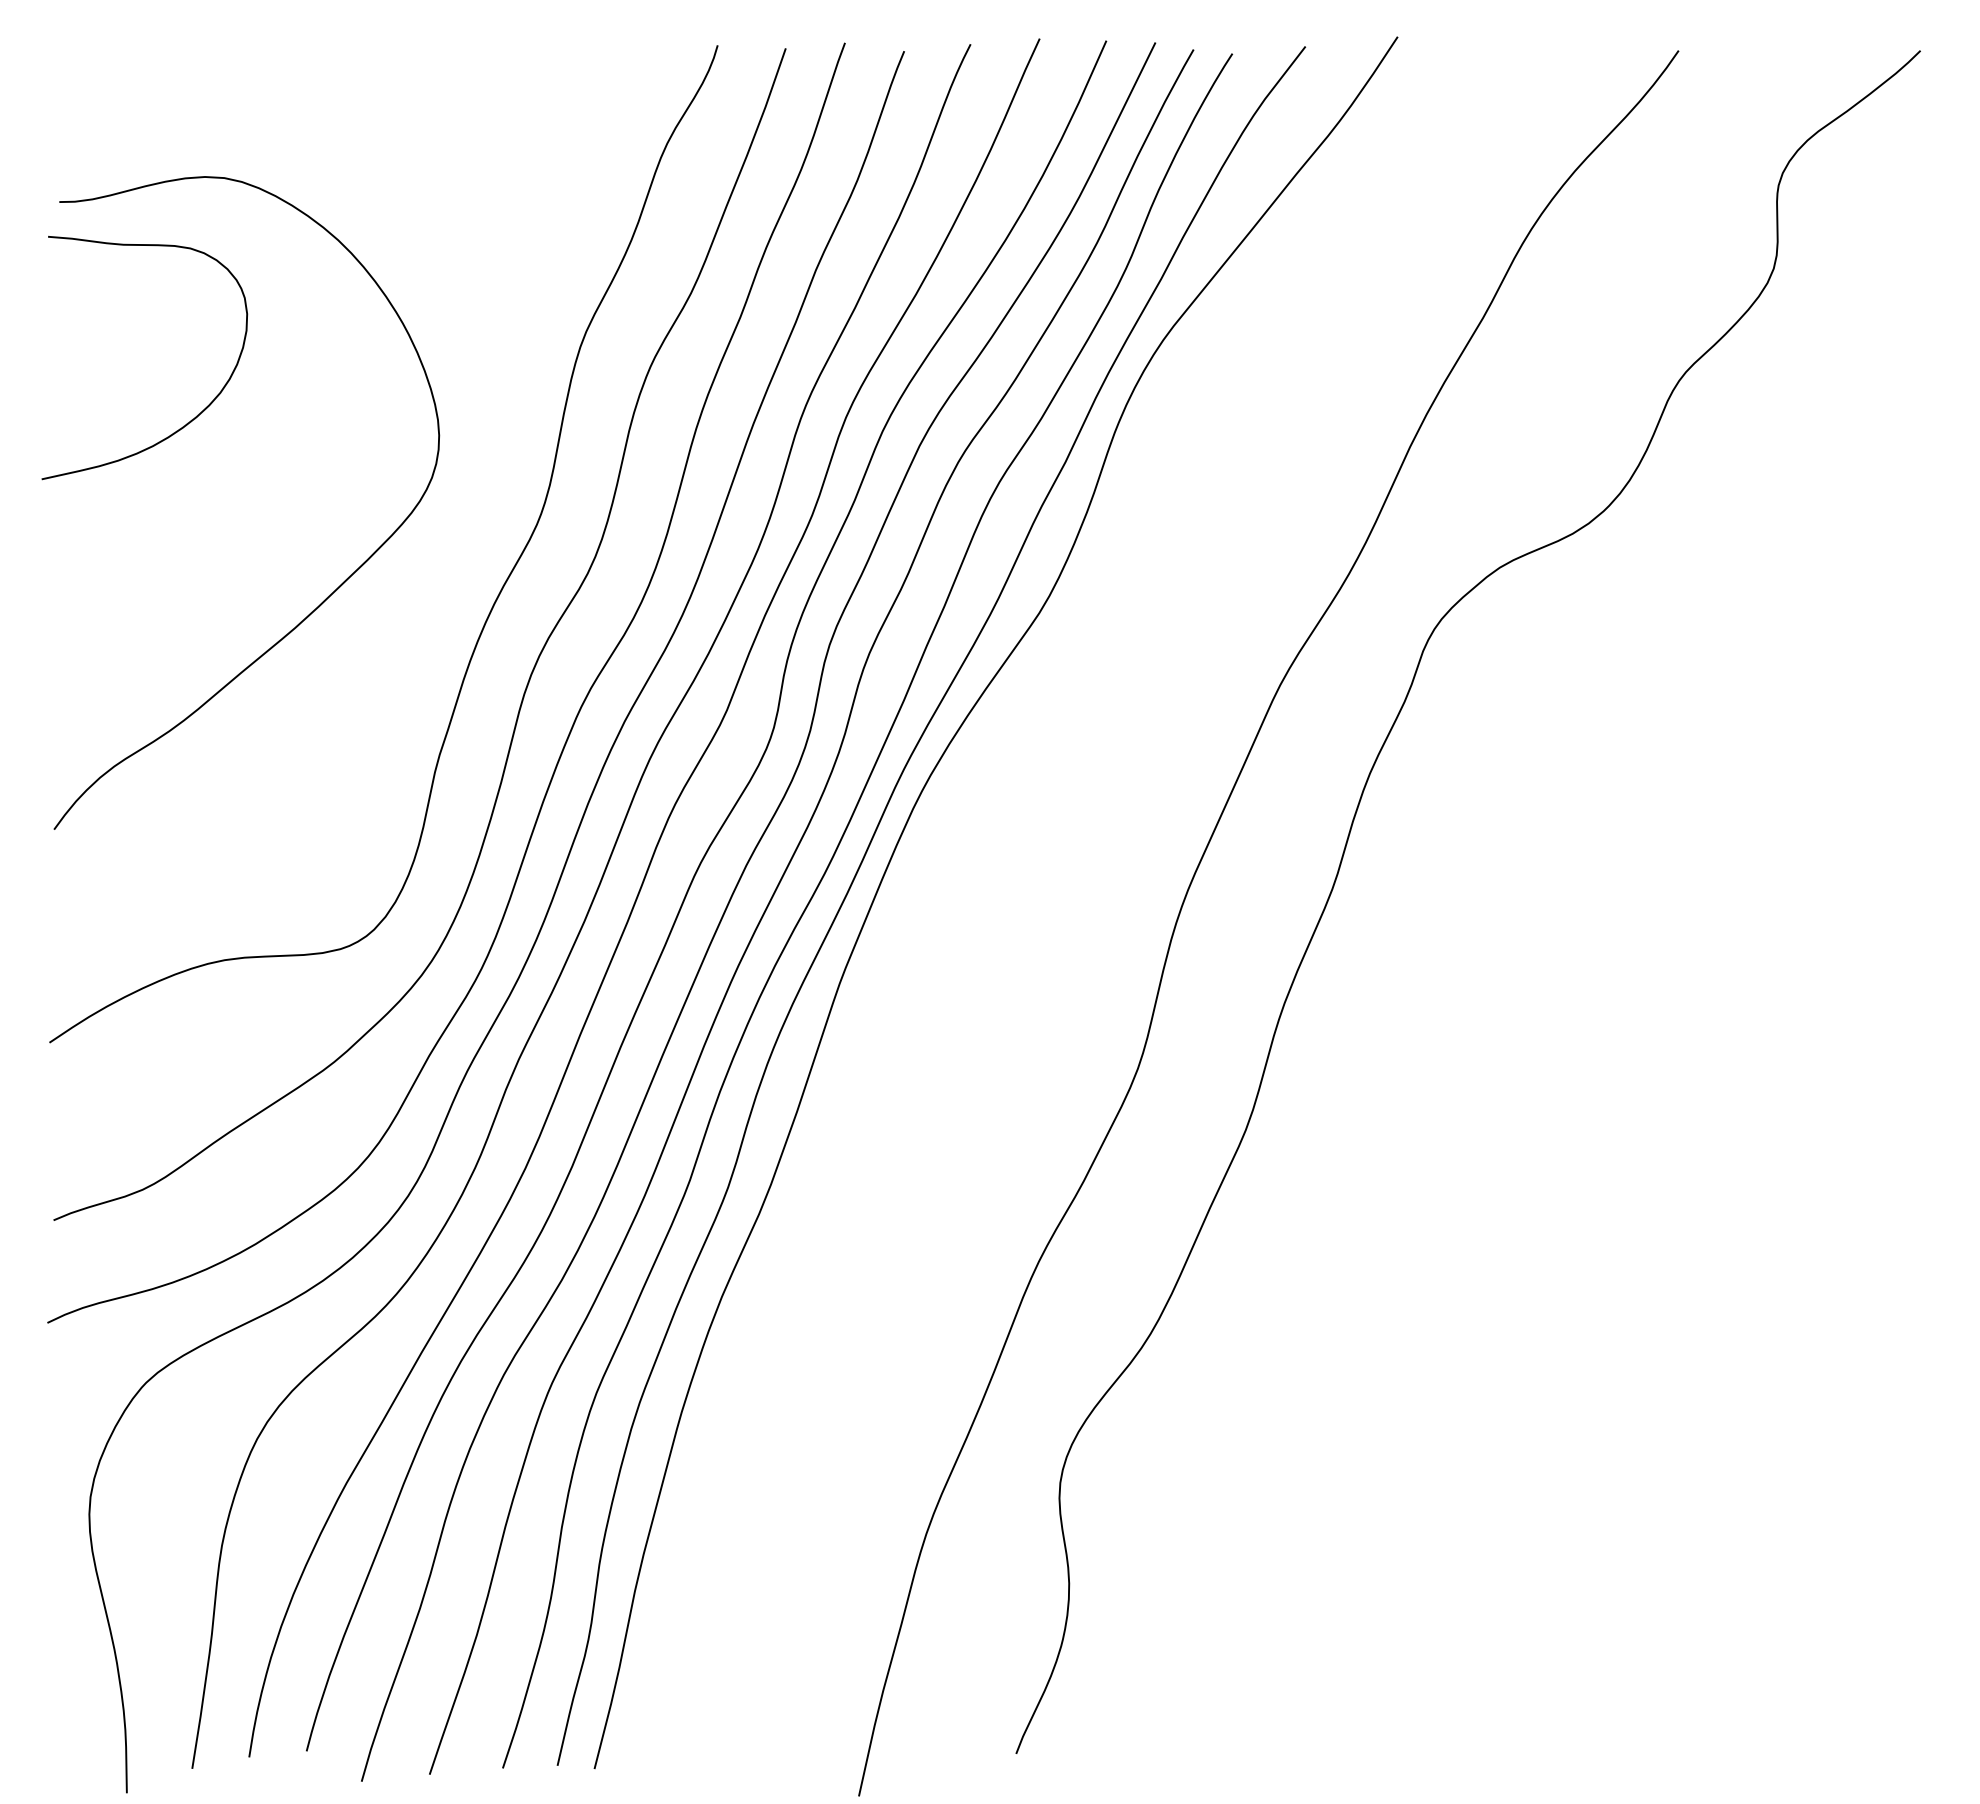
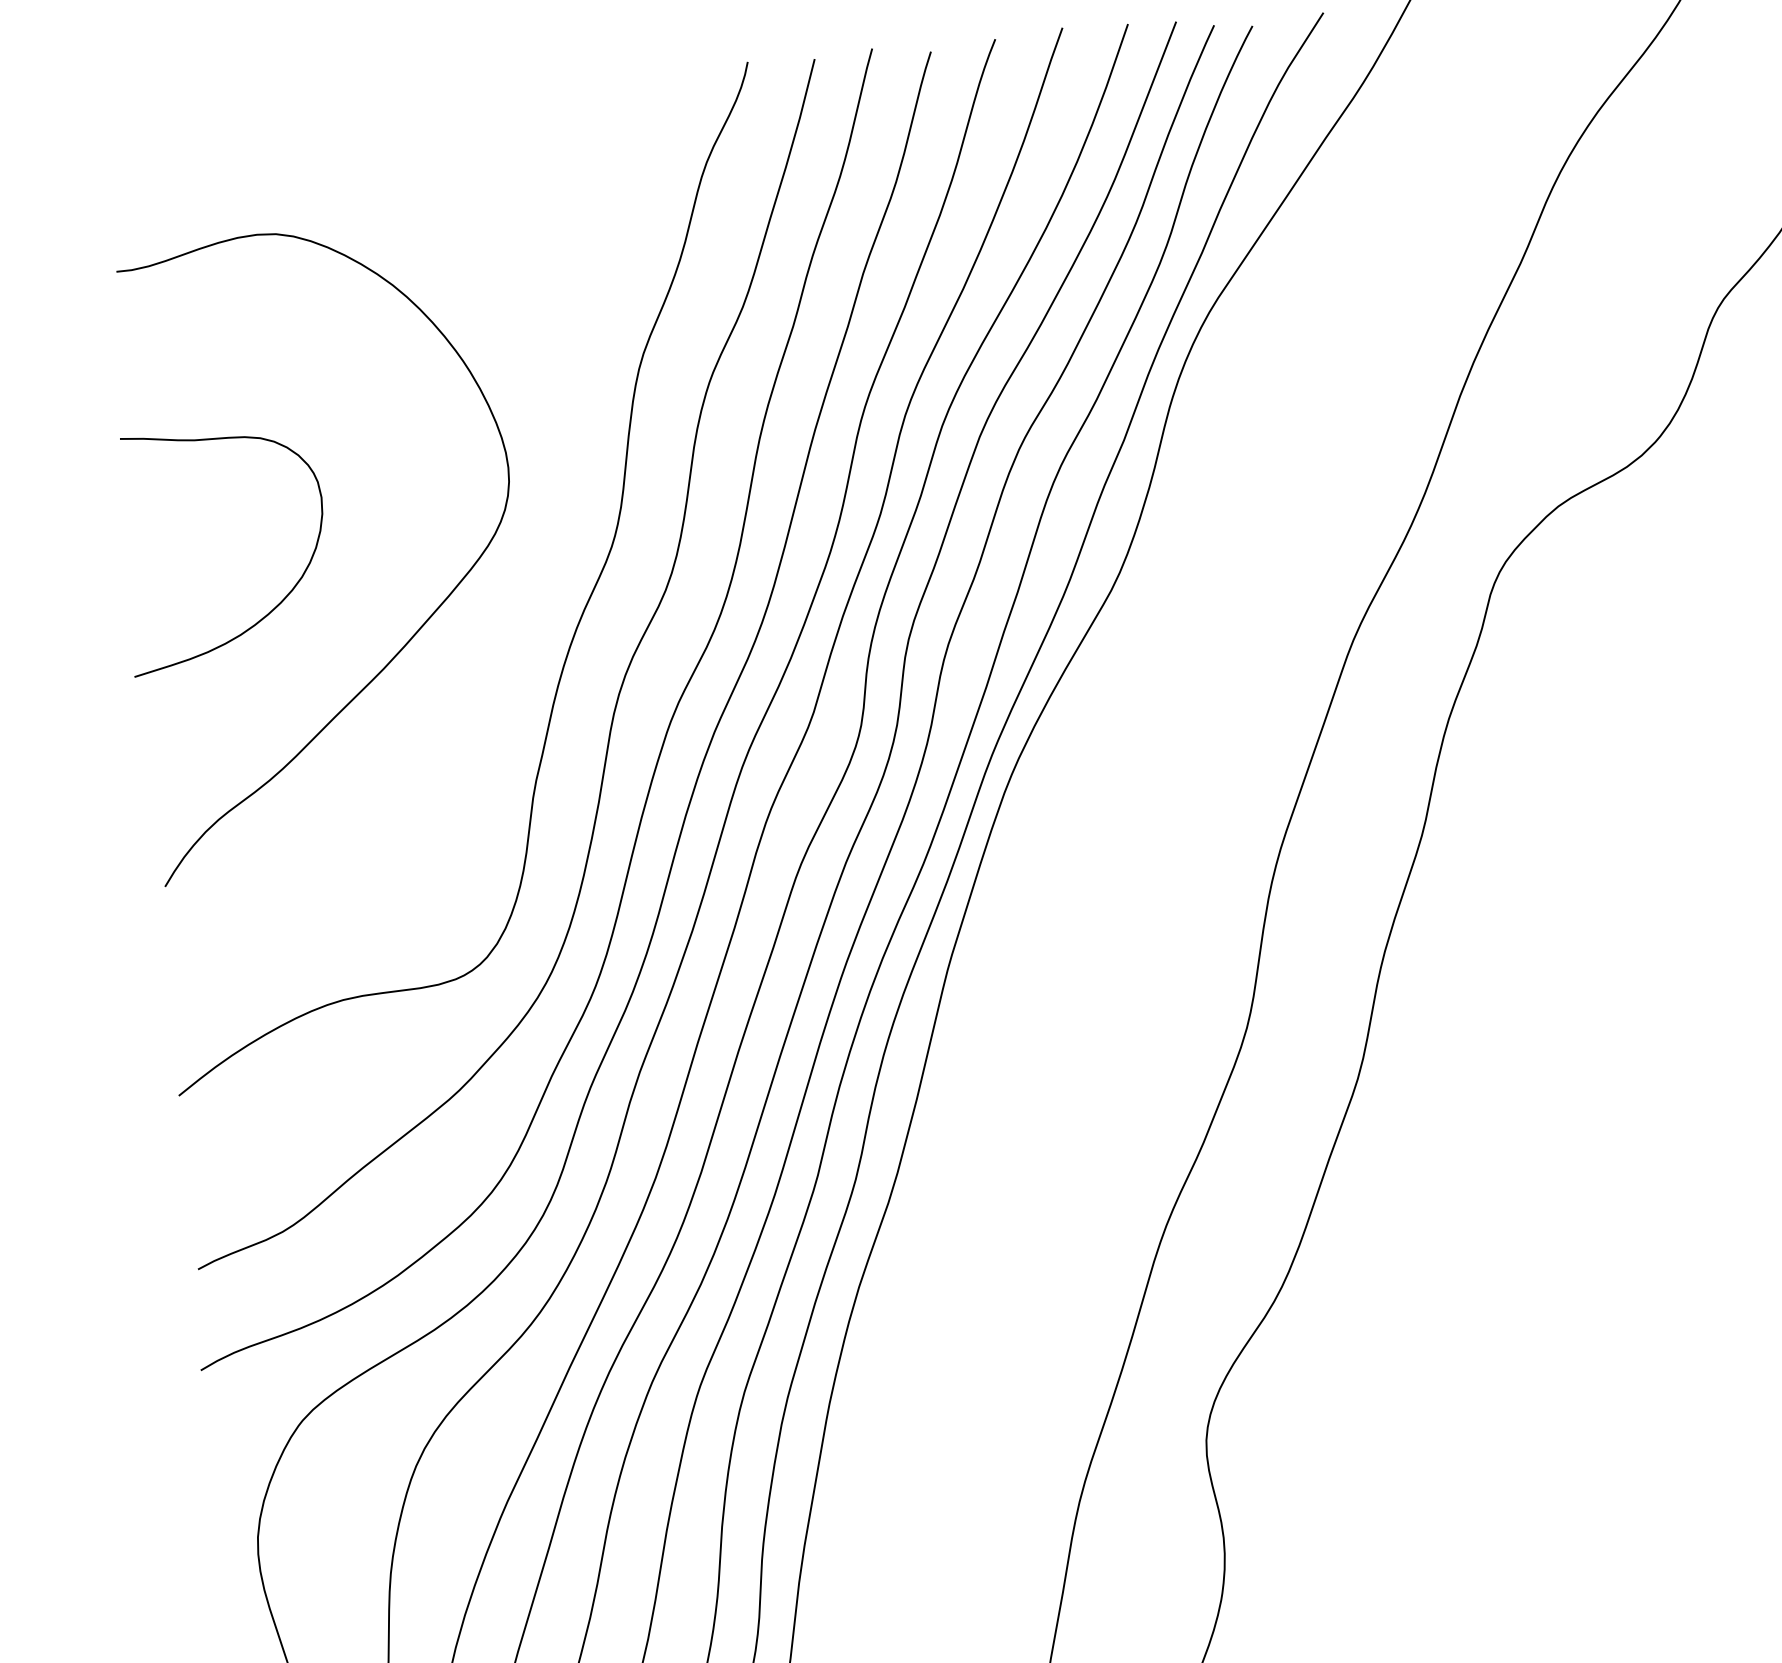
curve: (191, 419) -> (276, 605), moved

